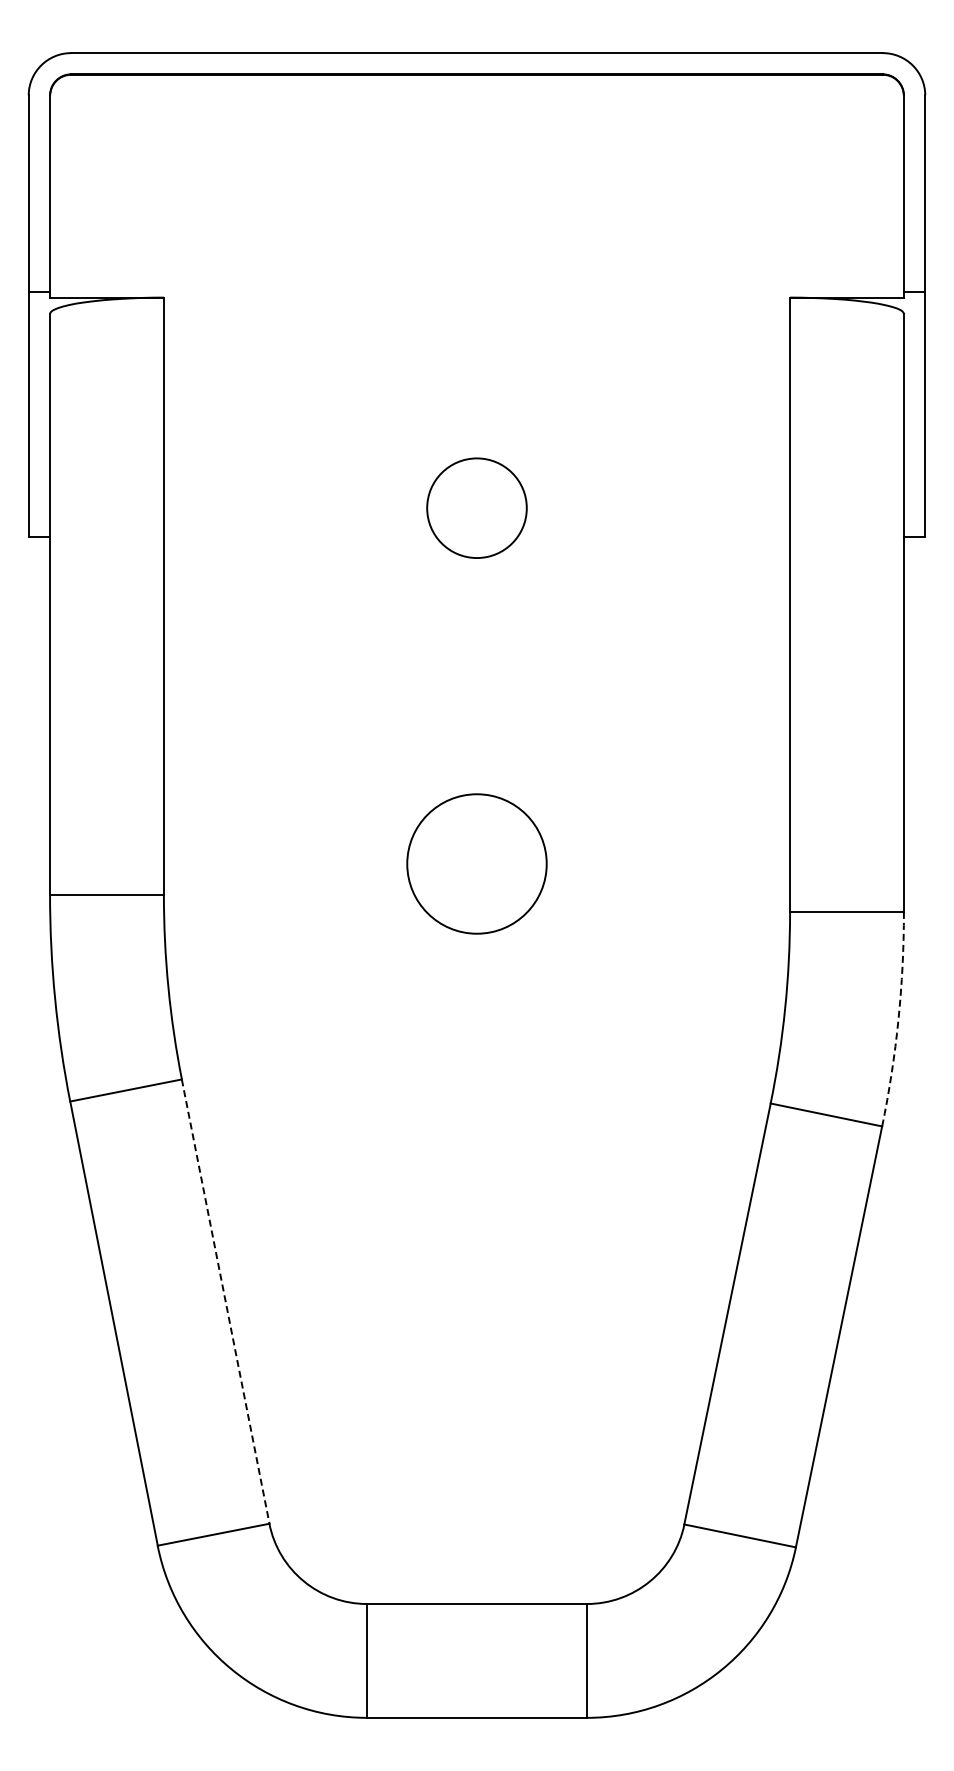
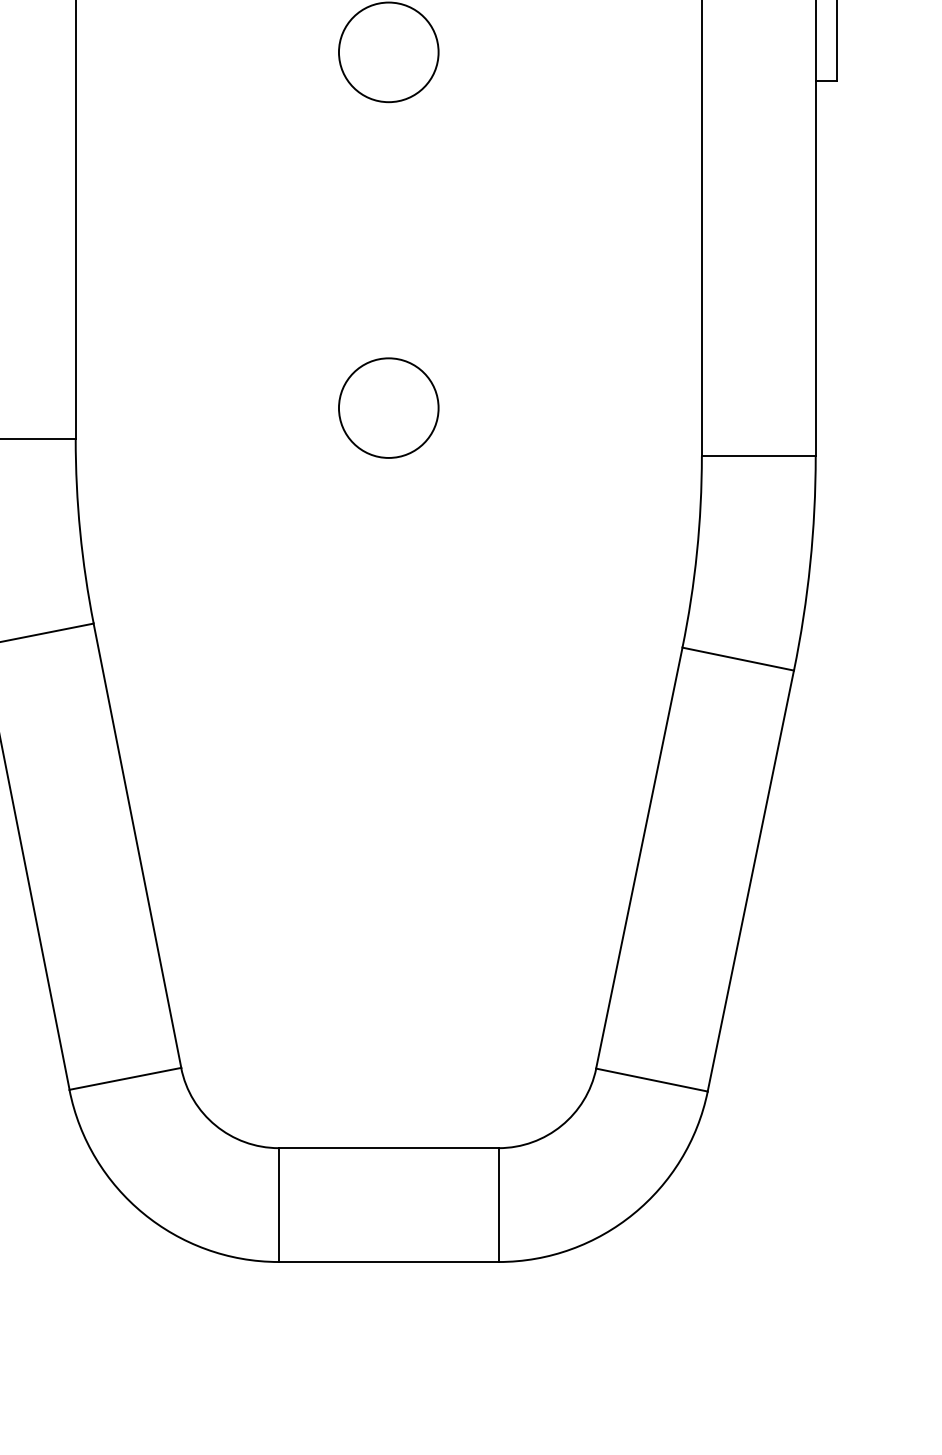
circle: (476, 863) -> (388, 407), size x0.71
arc: (898, 1019) -> (810, 563), dashed -> solid
line: (225, 1302) -> (137, 846), dashed -> solid

